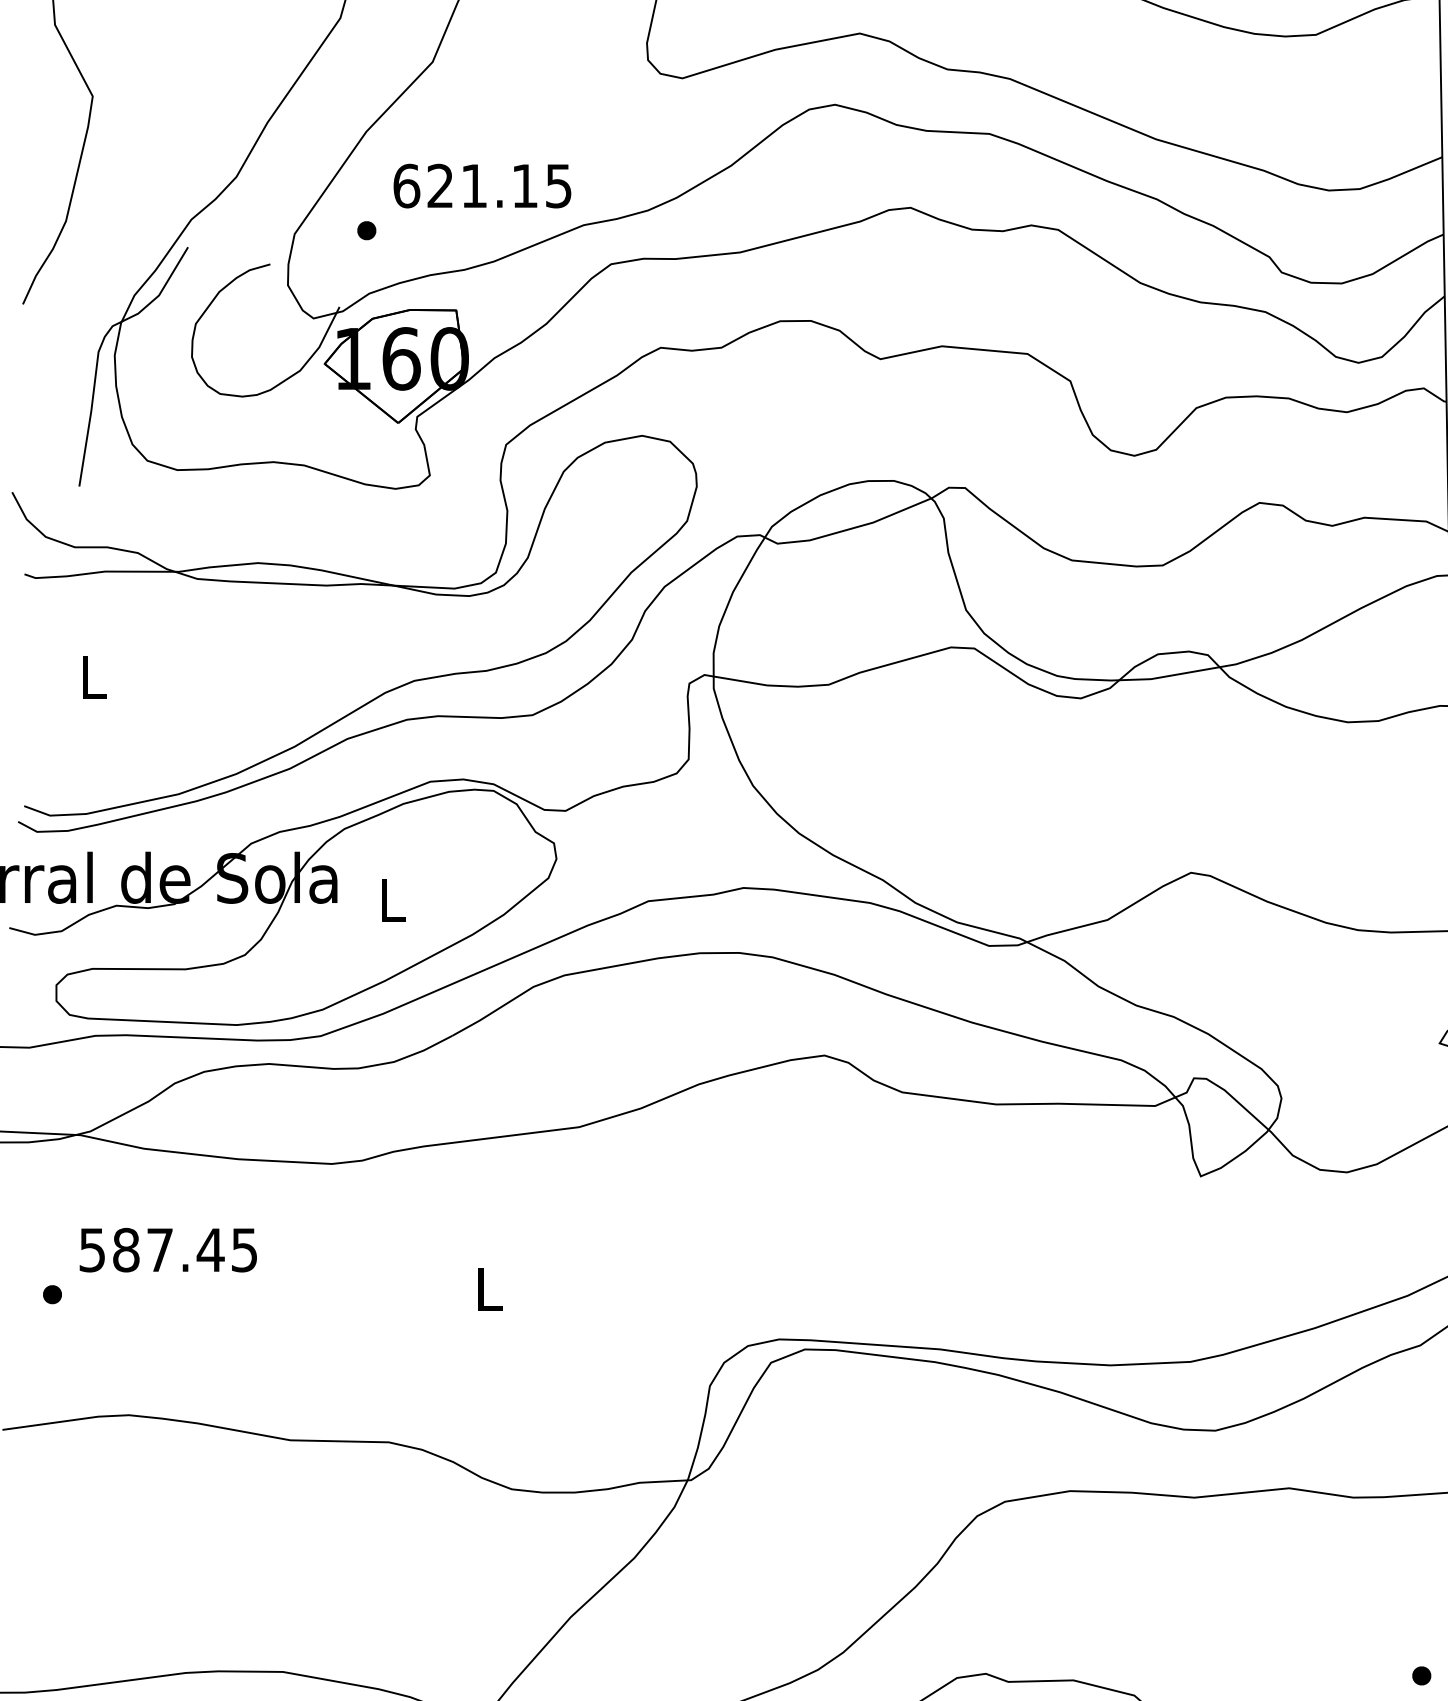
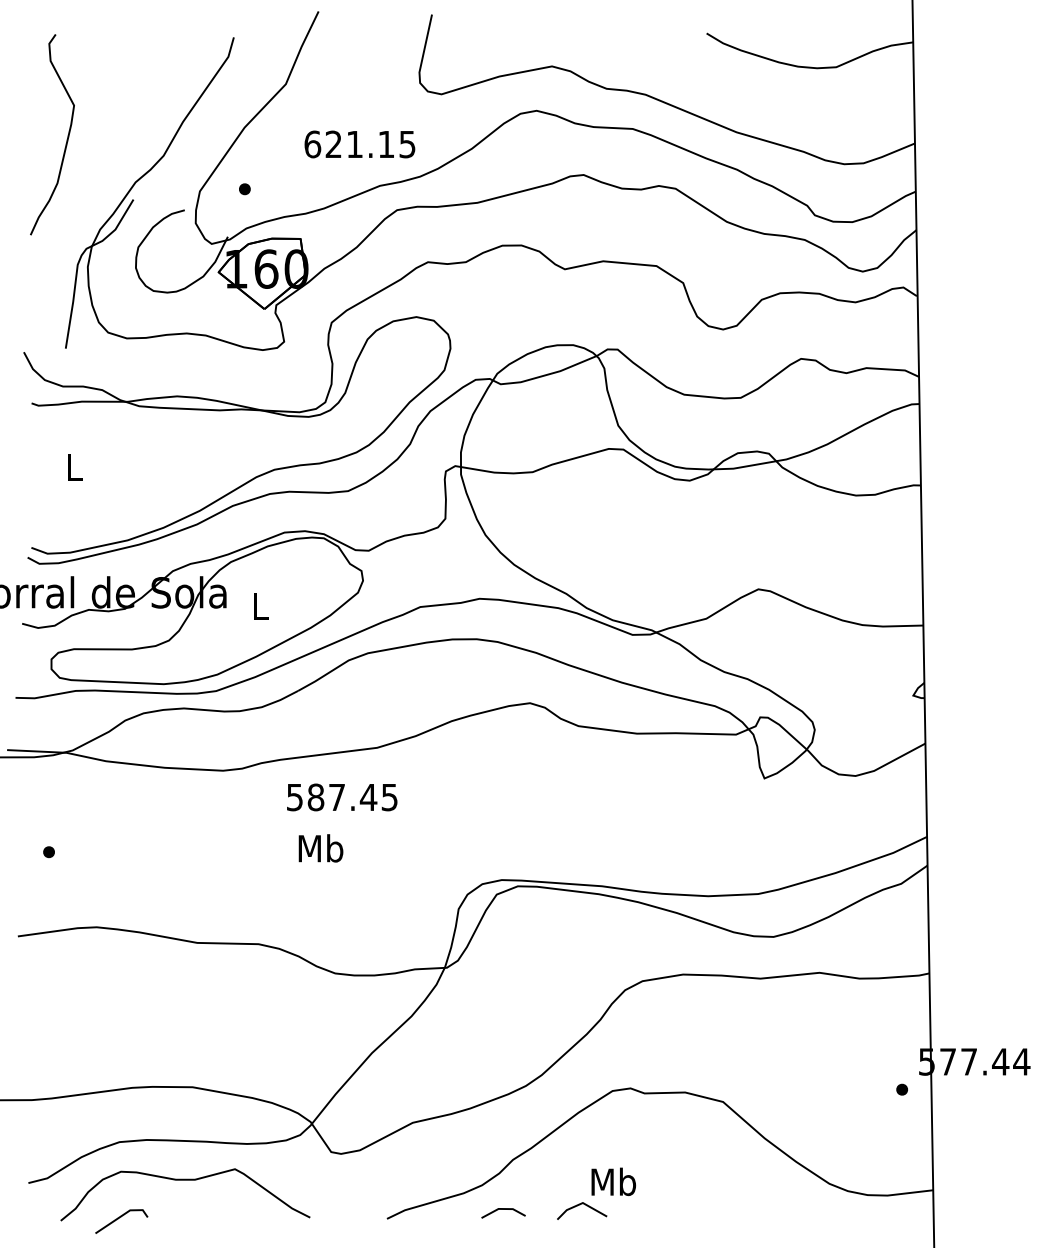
text: (481, 186) -> (359, 144), moved
text: (168, 1250) -> (342, 797), moved
text: (488, 1288) -> (320, 848), L -> Mb

